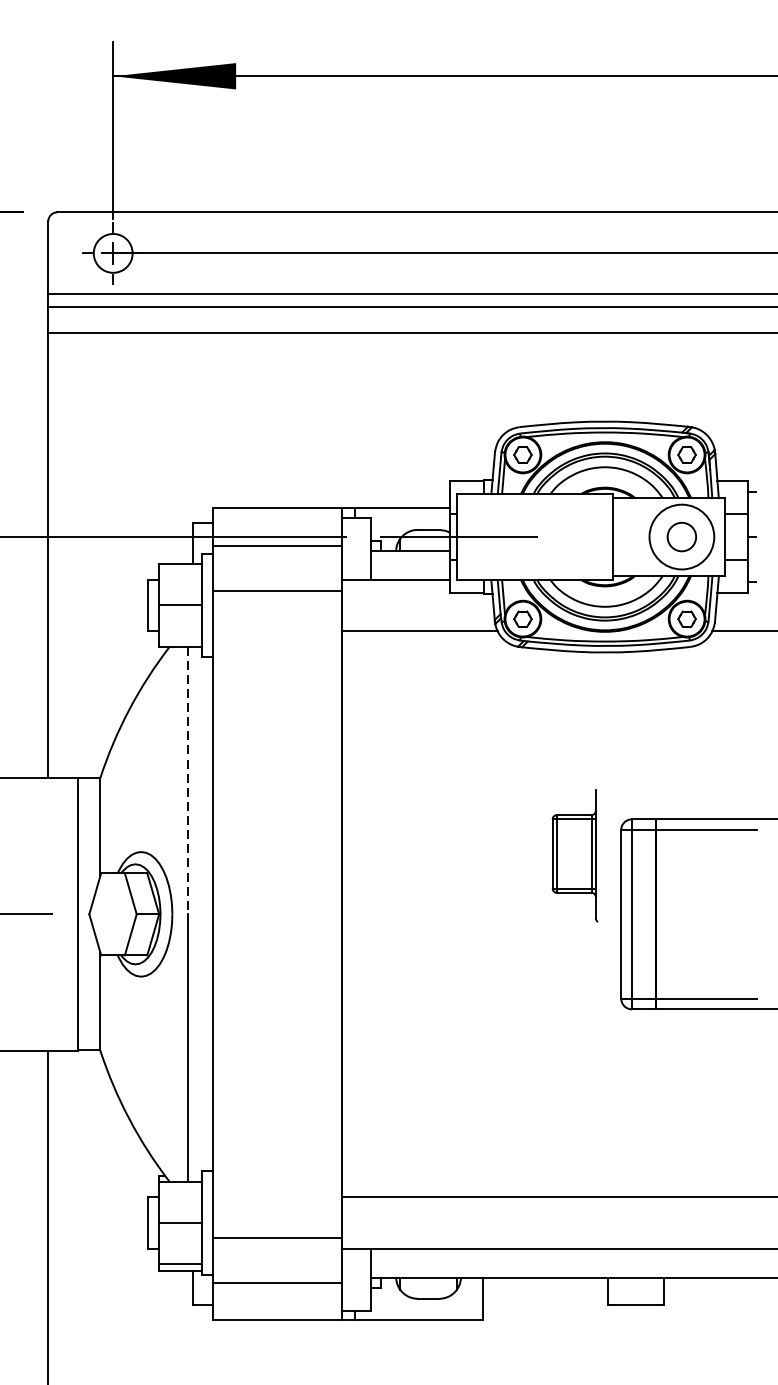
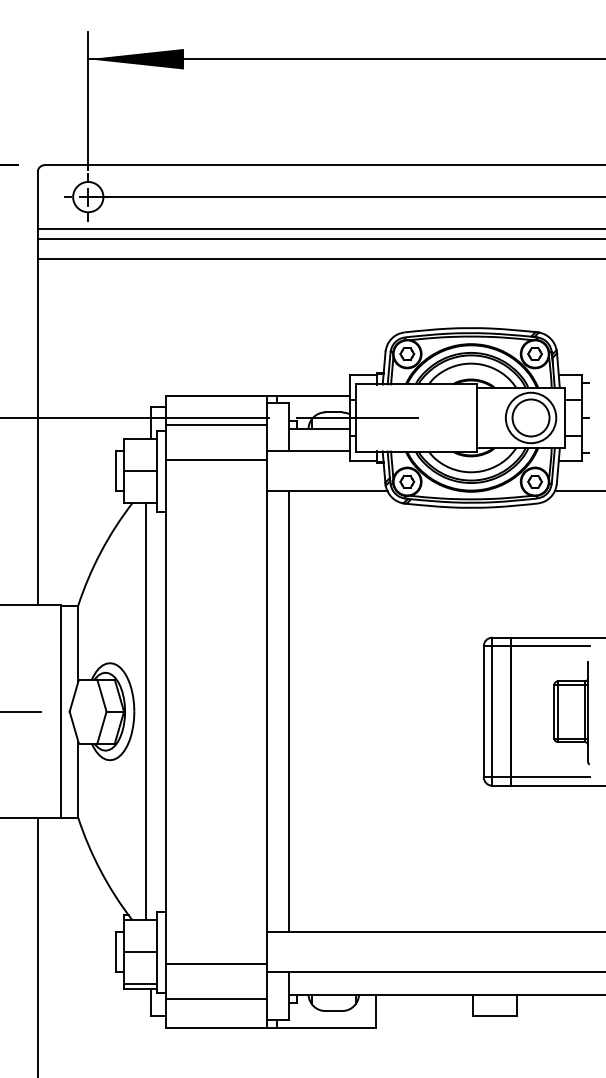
circle: (681, 536) -> (530, 417), size x1.67
line: (187, 780) -> (146, 607), dashed -> solid
part: (574, 856) -> (571, 713), moved
line: (371, 914) -> (289, 711), added

